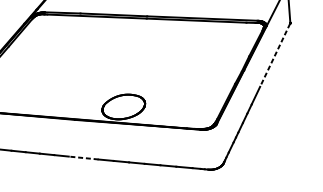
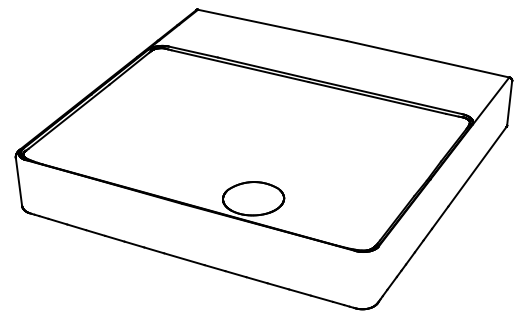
line: (275, 55) -> (477, 167), dashed -> solid
line: (83, 158) -> (183, 259), dashed -> solid

